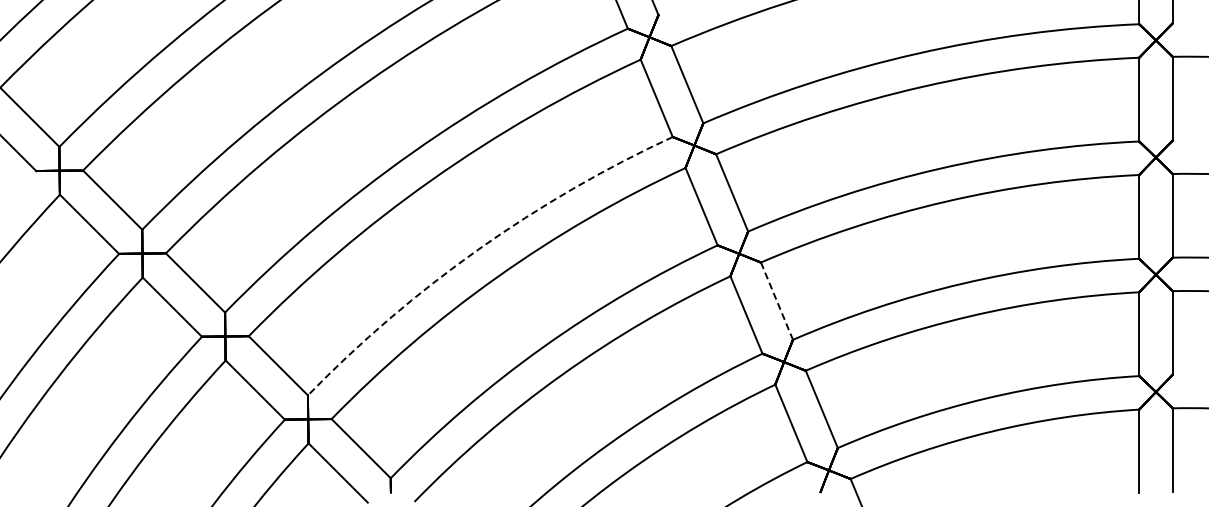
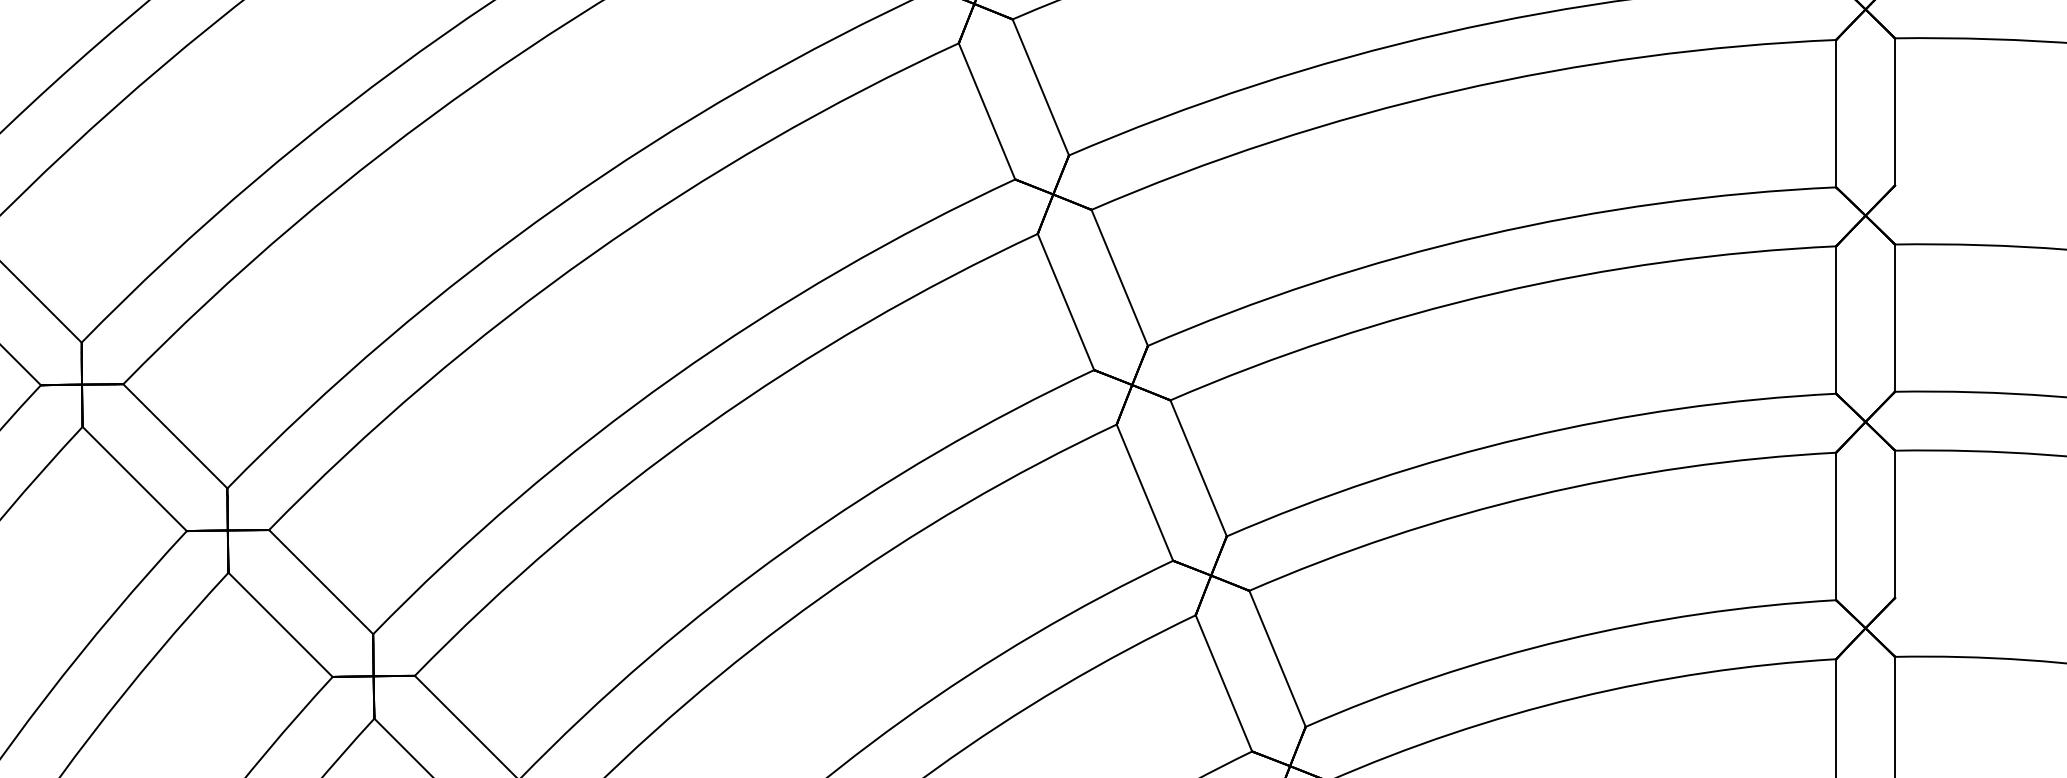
arc: (478, 249) -> (673, 377), dashed -> solid
line: (776, 301) -> (1197, 468), dashed -> solid

